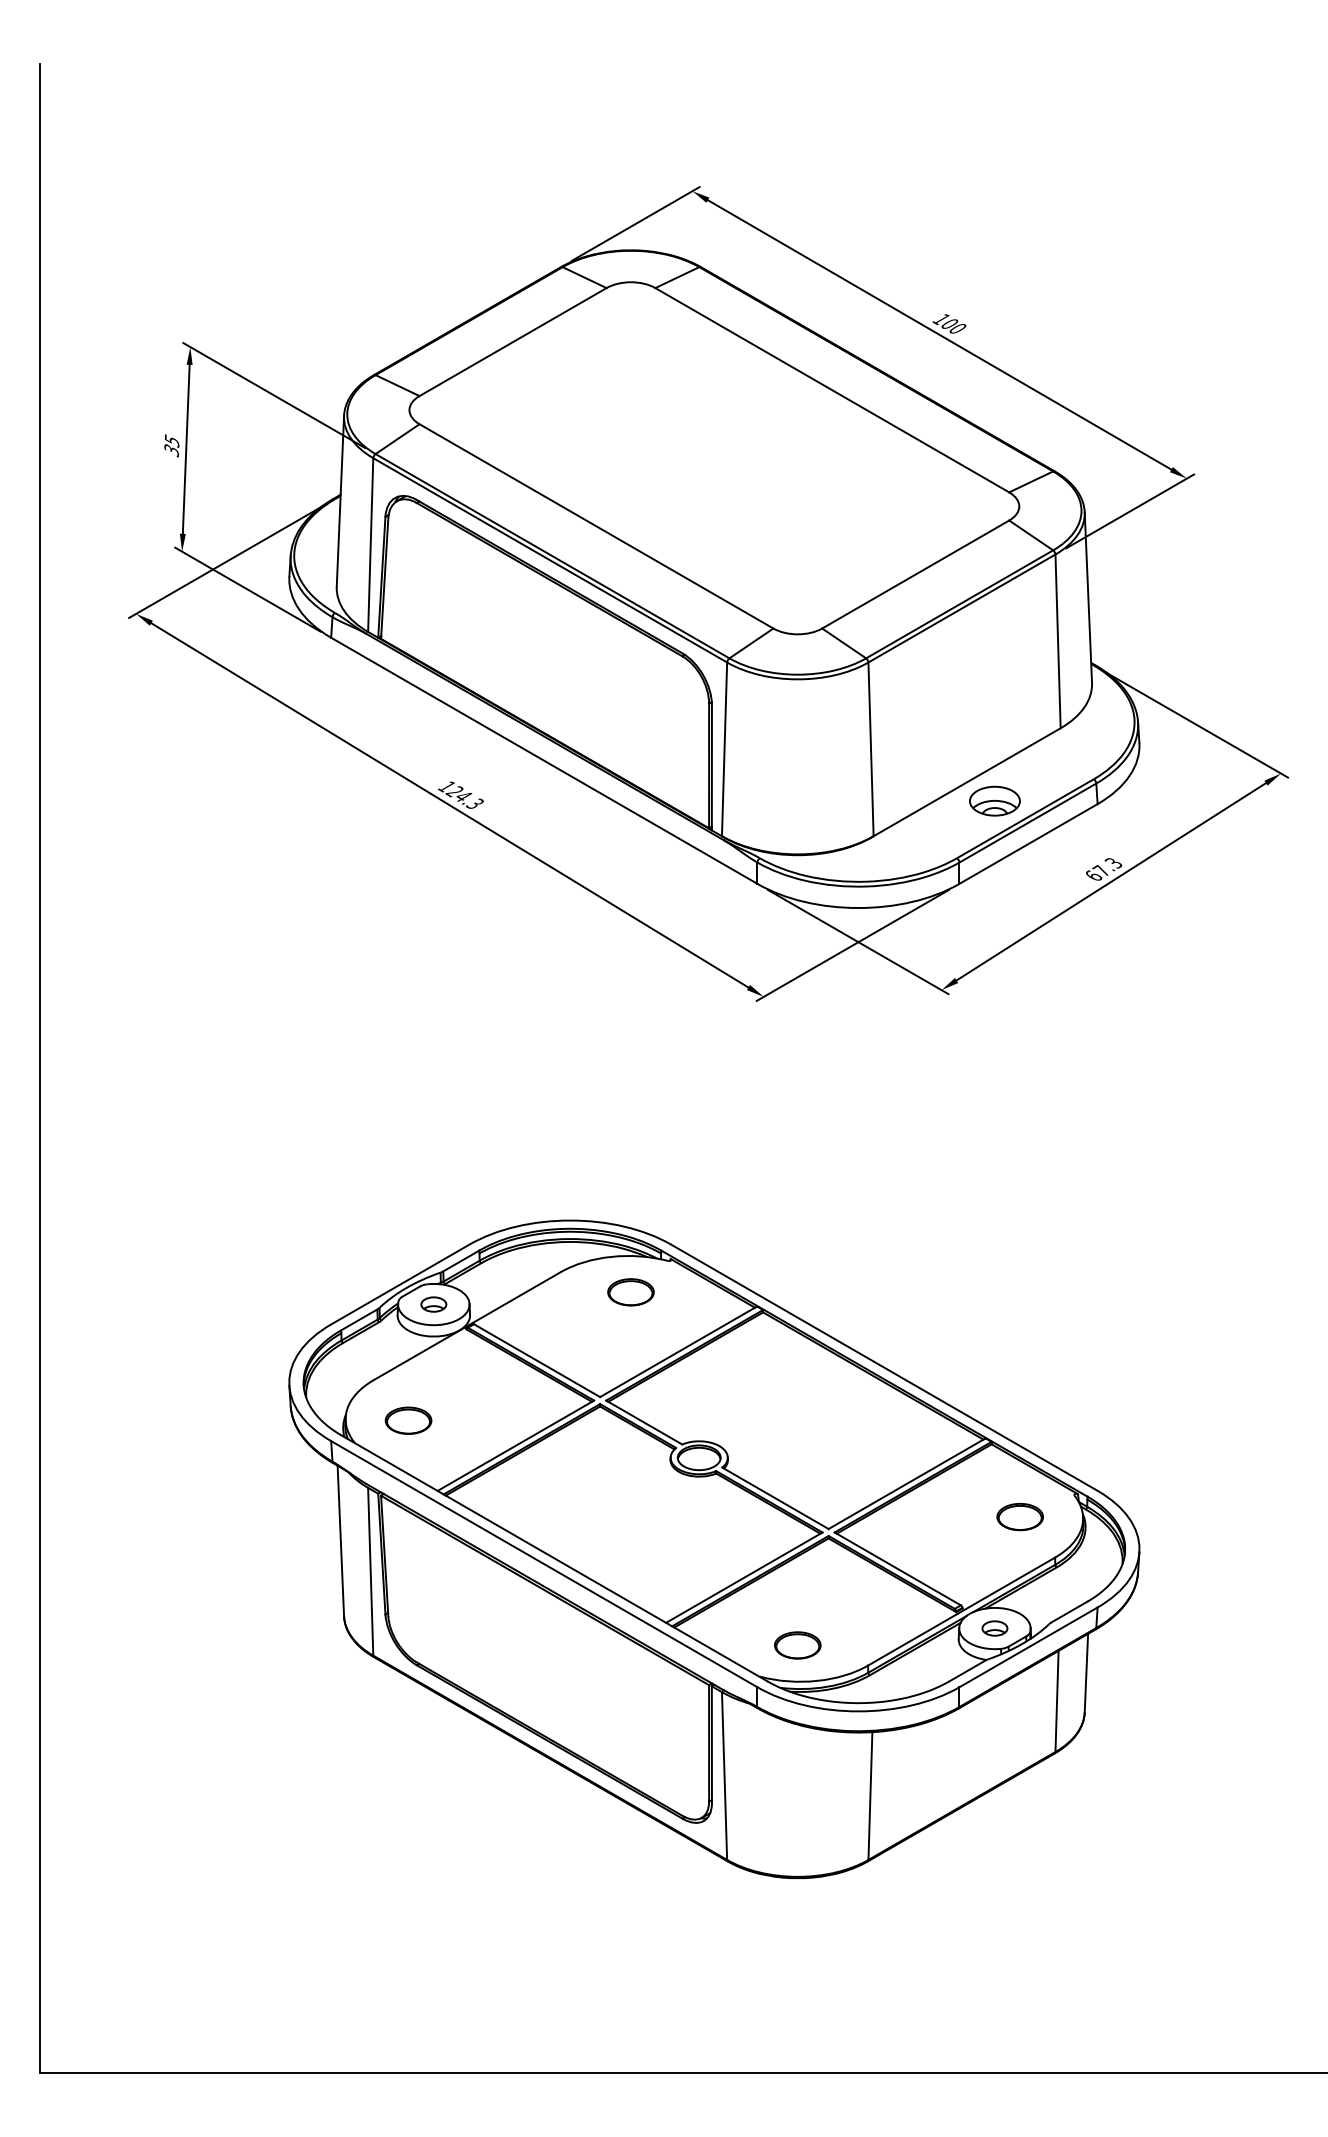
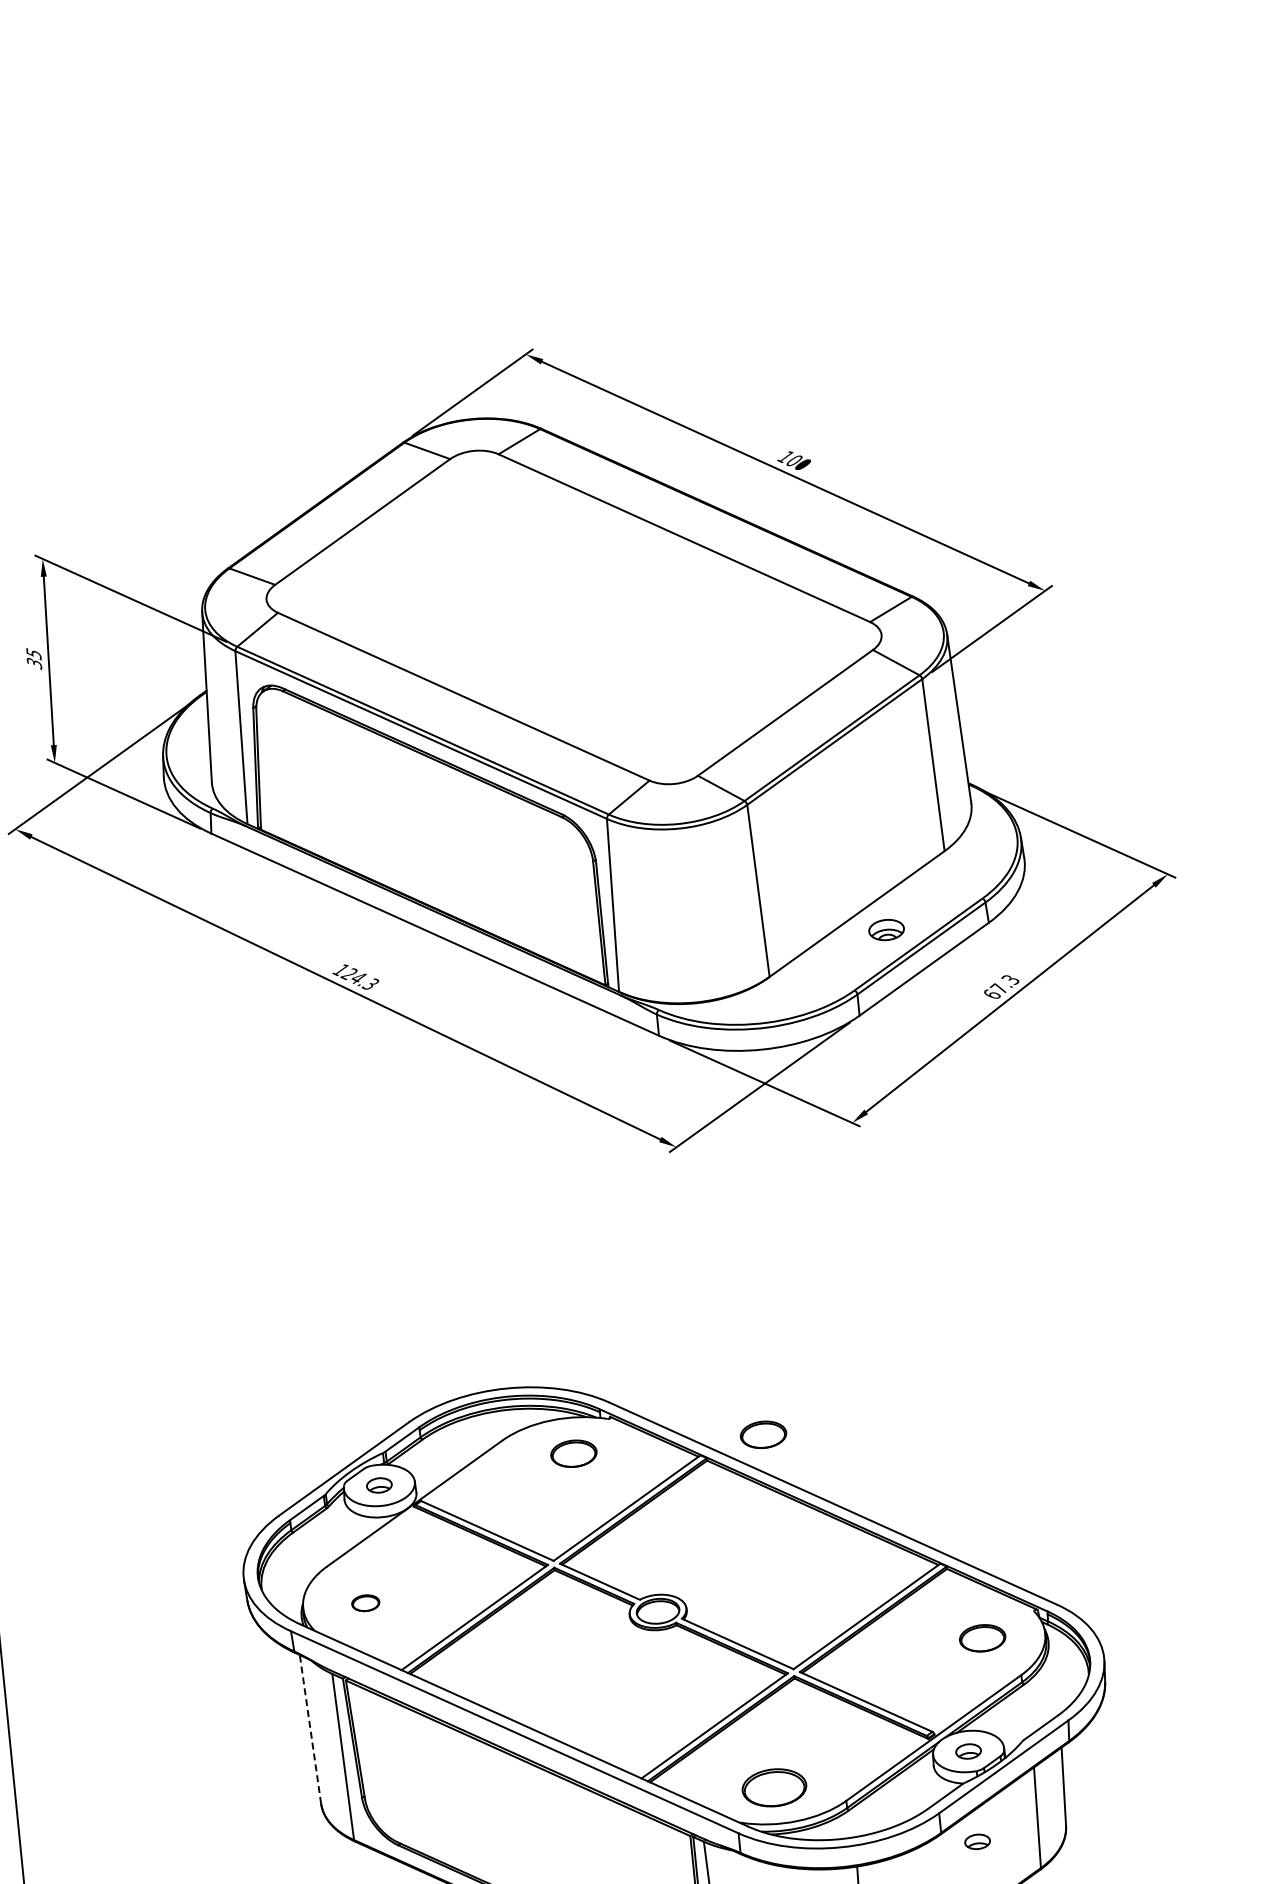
part: (994, 800) -> (886, 929), size x0.7
part: (821, 1292) -> (763, 1435), added
part: (408, 1420) -> (365, 1603), size x0.6
line: (340, 1540) -> (310, 1728), solid -> dashed
part: (797, 1645) -> (774, 1787), size x1.4
part: (994, 1719) -> (977, 1841), added

